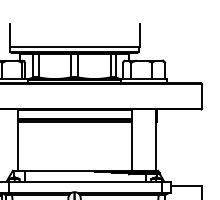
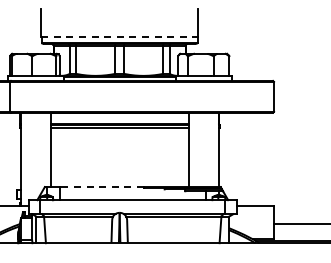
line: (74, 46) -> (119, 36), solid -> dashed
line: (59, 171) -> (101, 187), solid -> dashed

